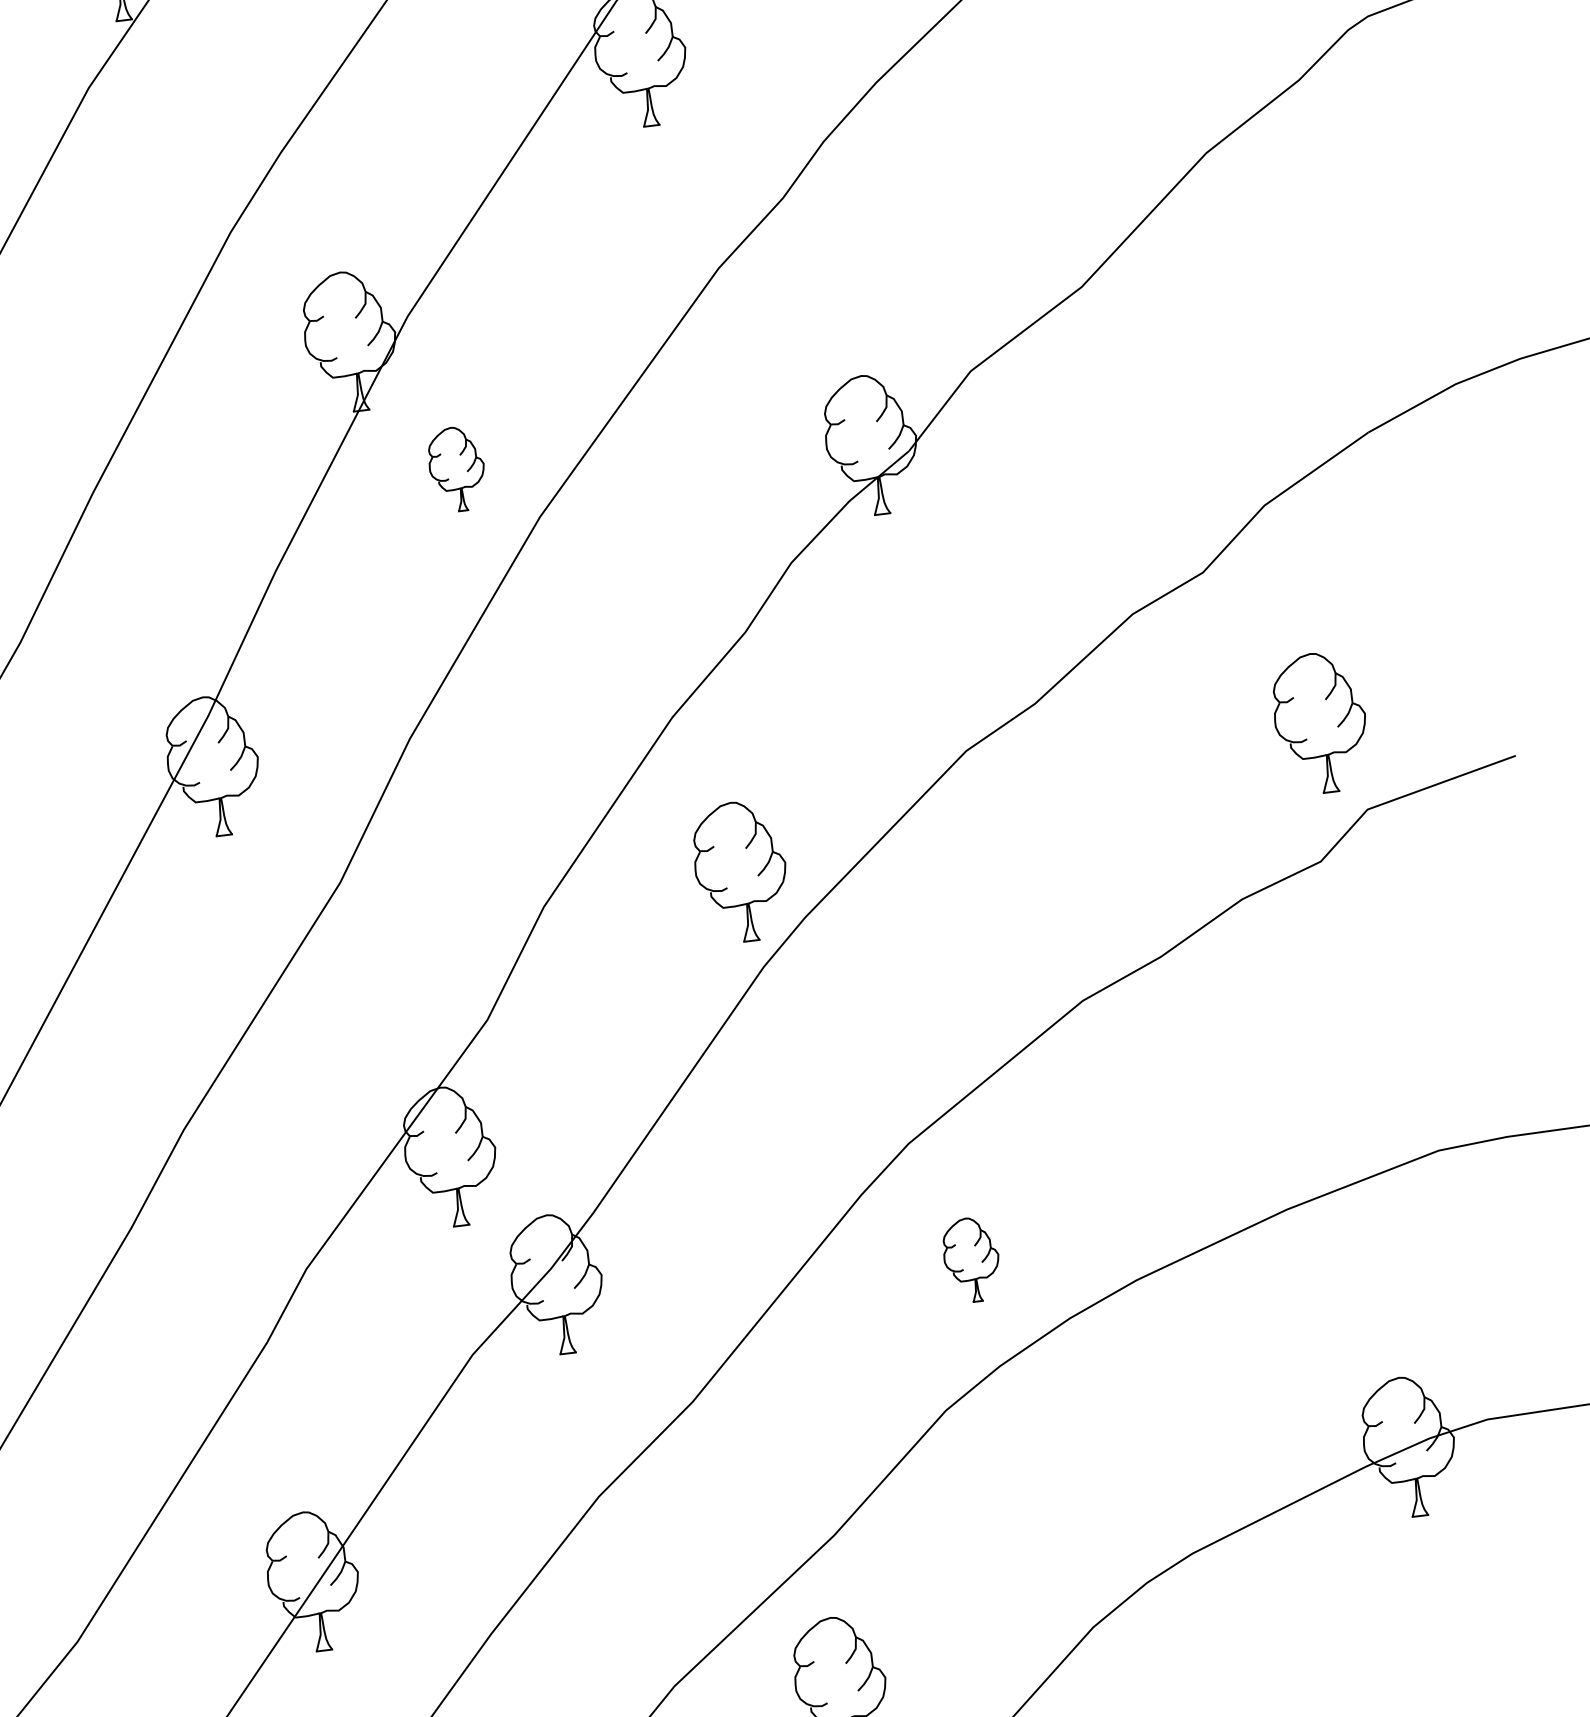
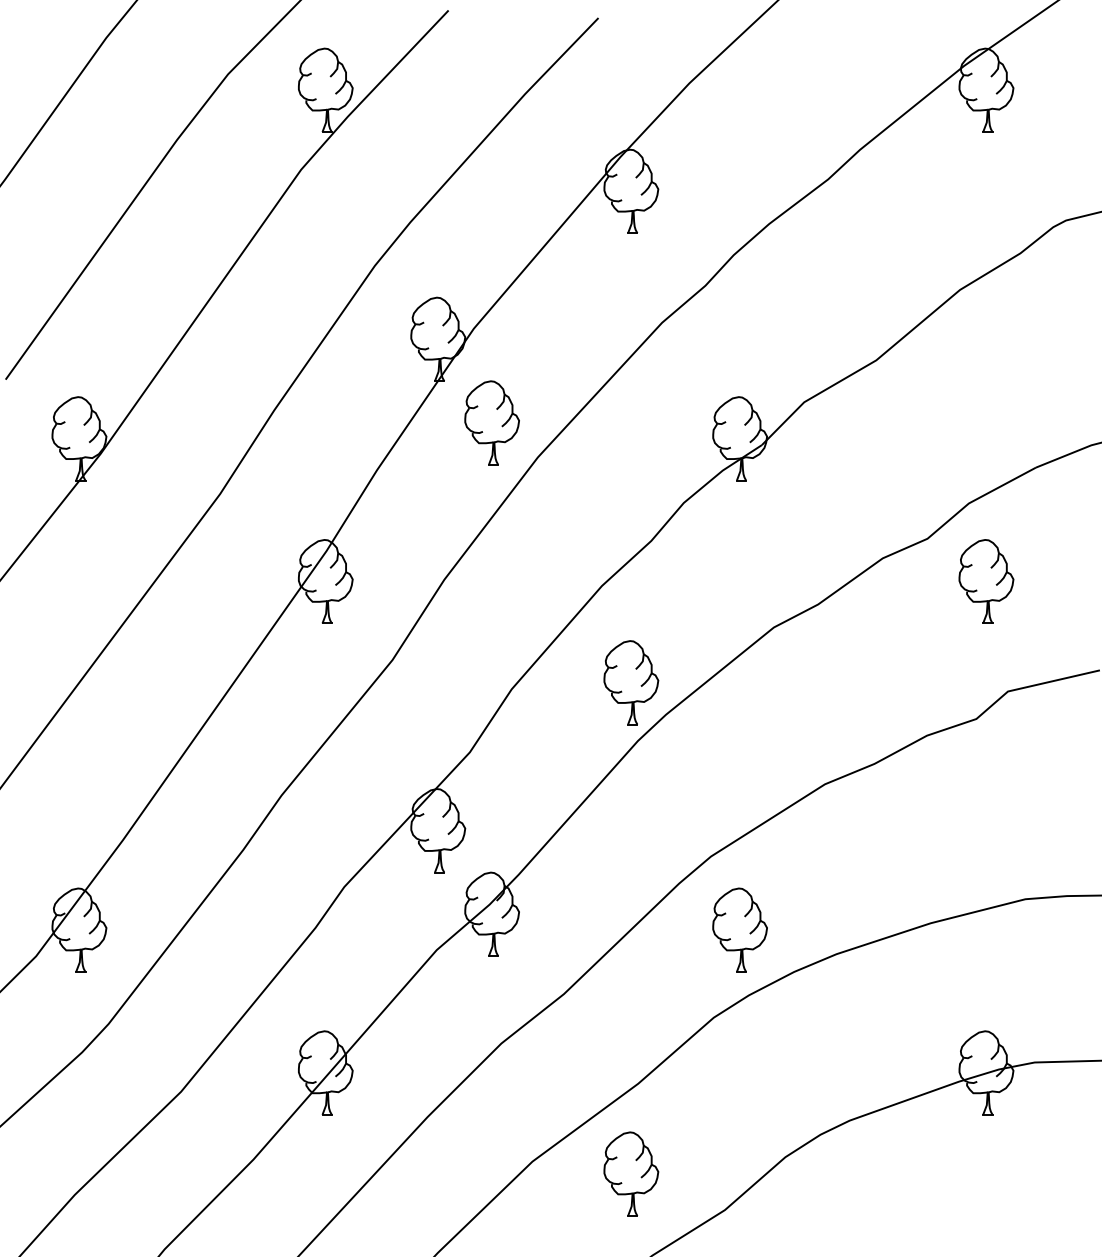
part: (456, 468) -> (491, 422), size x1.67
part: (1320, 722) -> (986, 581), moved
part: (970, 1259) -> (739, 929), size x1.67

